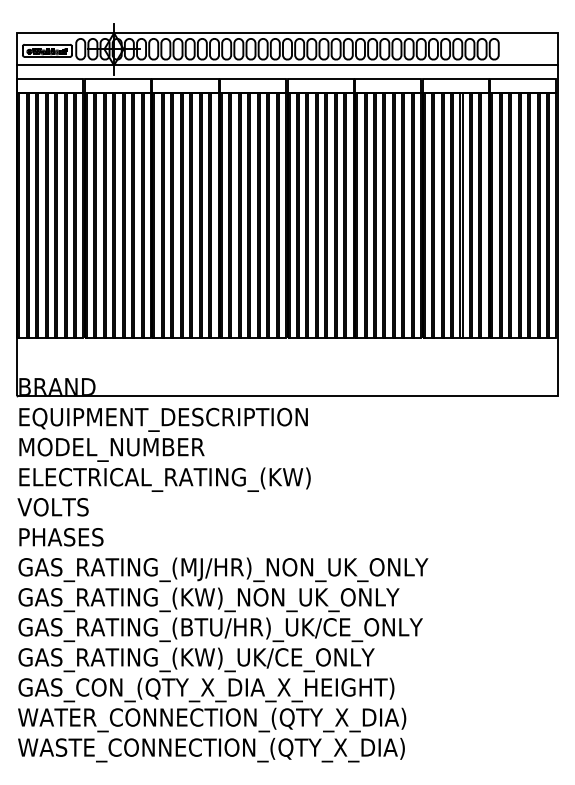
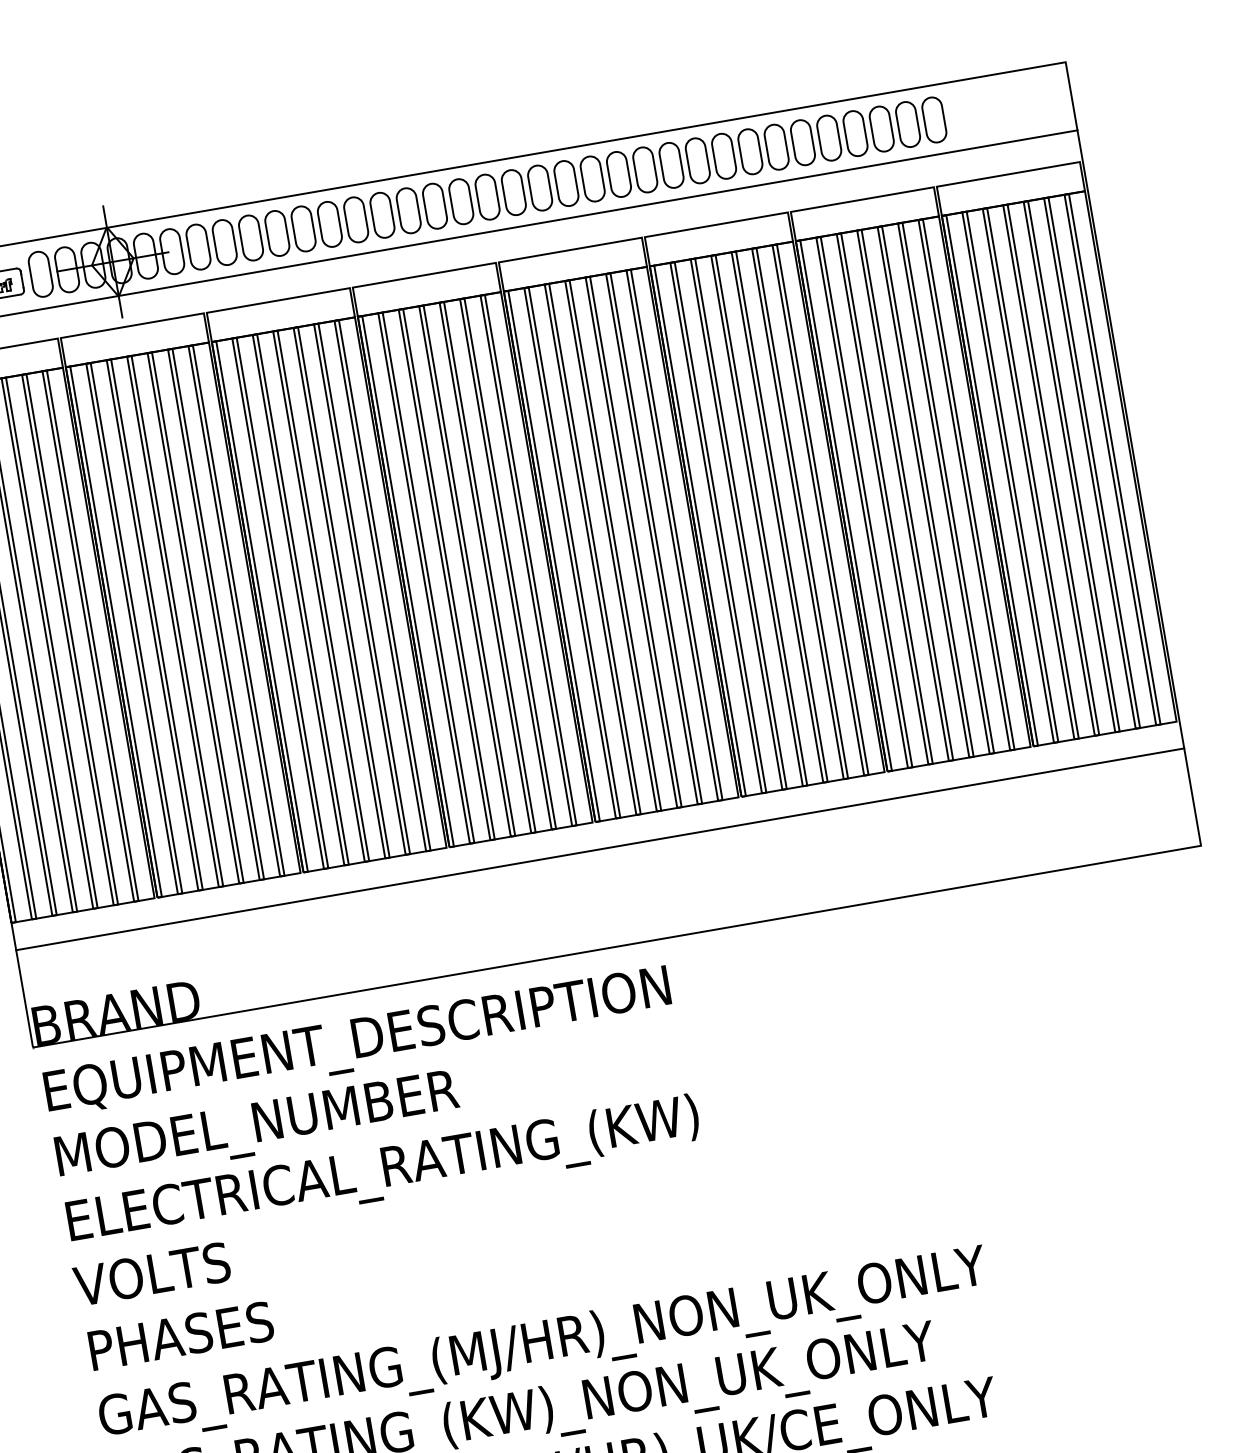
line: (287, 351) -> (600, 850), added

